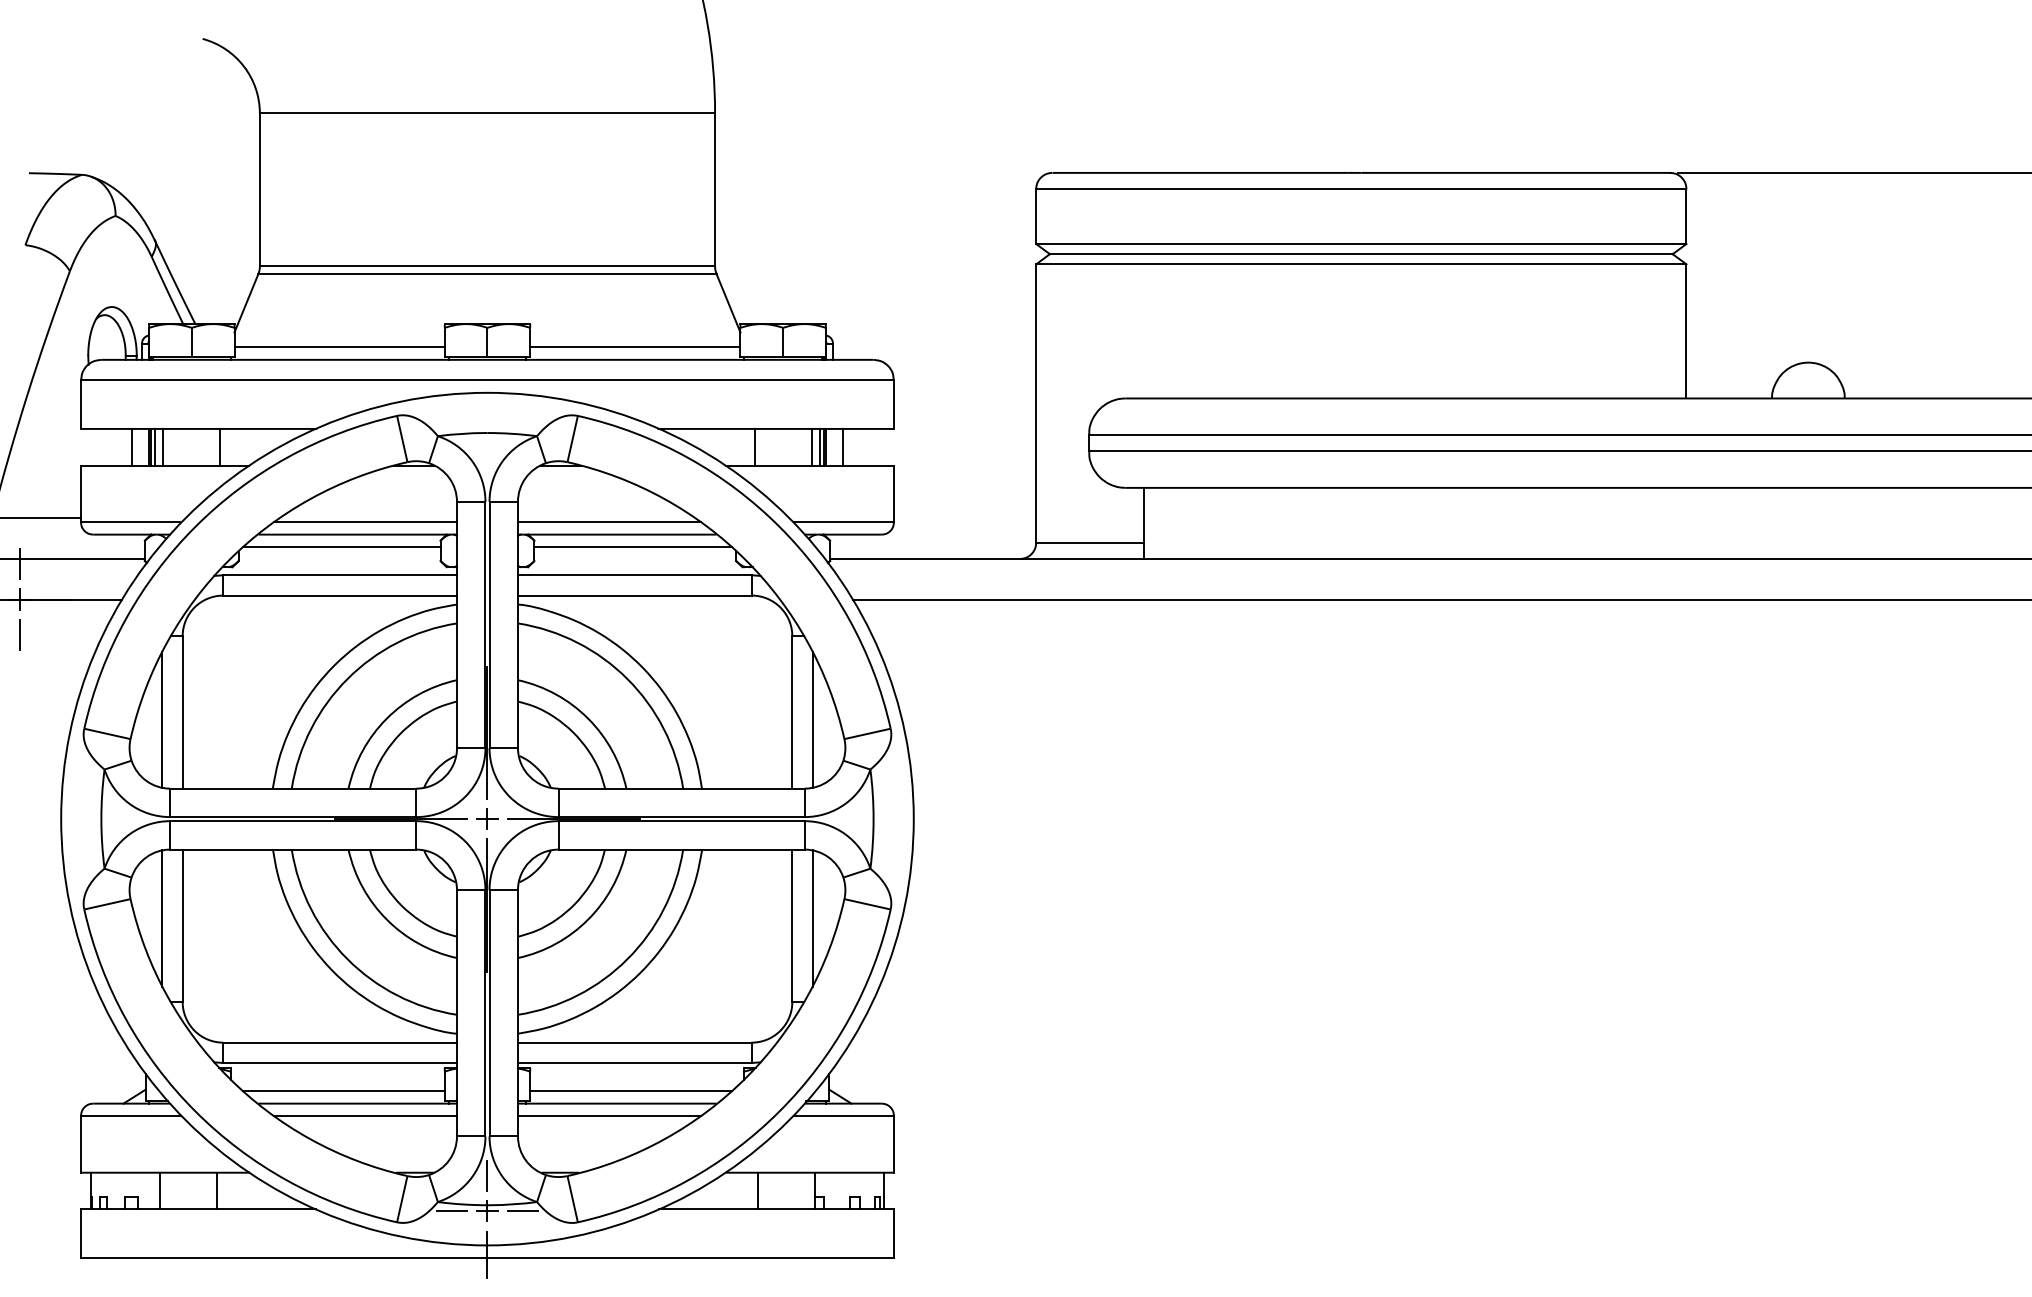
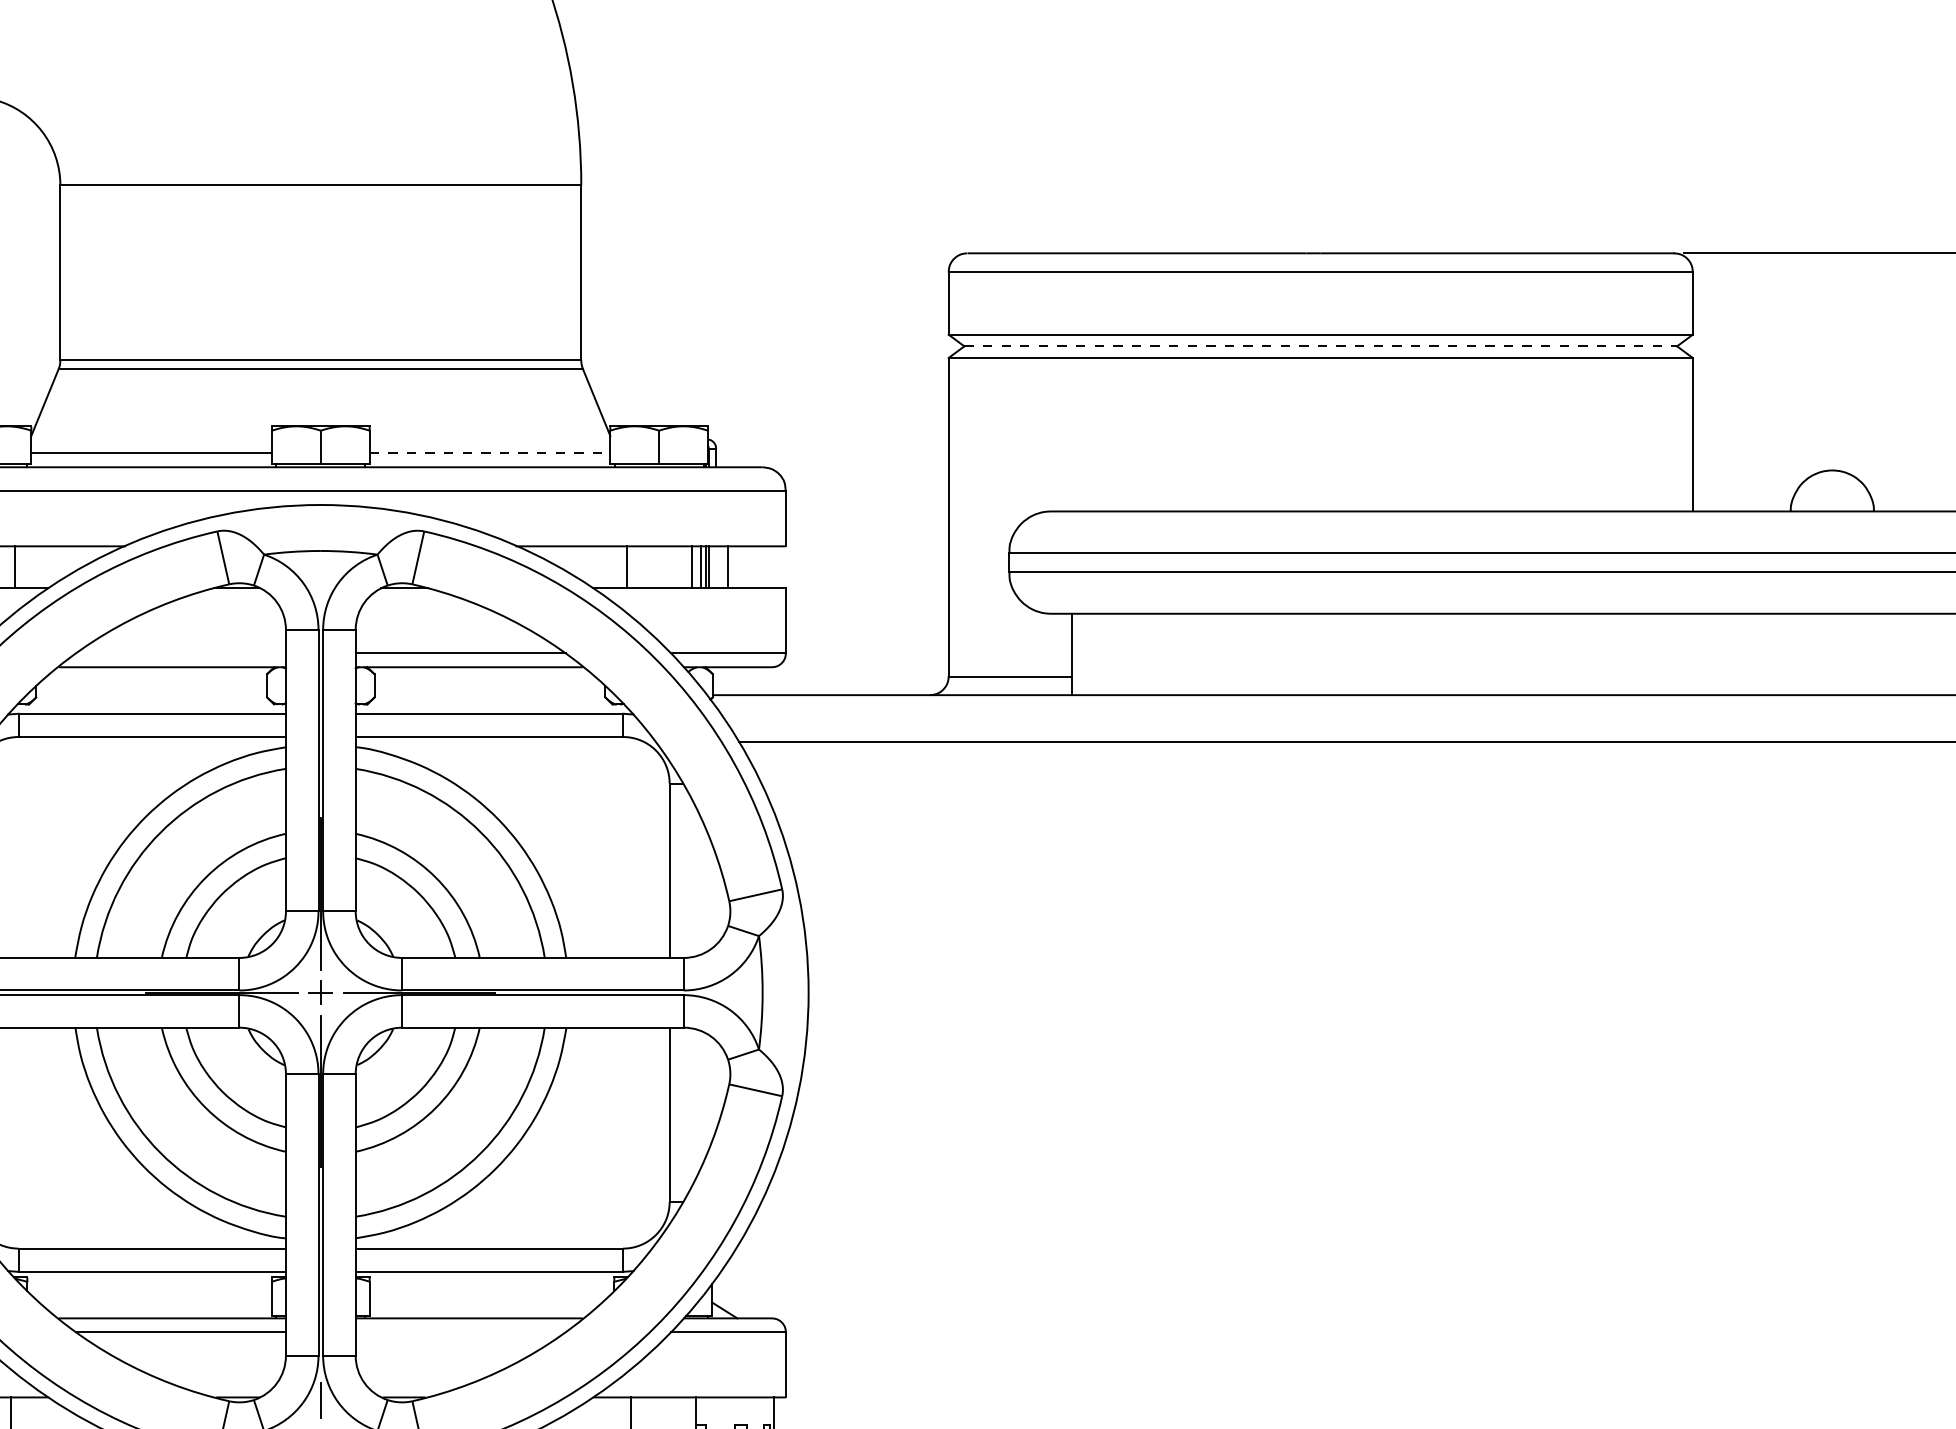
line: (1361, 254) -> (1320, 346), solid -> dashed
line: (635, 347) -> (490, 453), solid -> dashed
line: (365, 522) -> (181, 653), removed
line: (341, 546) -> (153, 680), removed
line: (632, 546) -> (486, 680), removed
line: (812, 719) -> (692, 878), removed
line: (812, 918) -> (692, 1106), removed
line: (343, 1091) -> (156, 1304), removed
line: (630, 1091) -> (484, 1304), removed
line: (609, 1115) -> (460, 1331), removed

